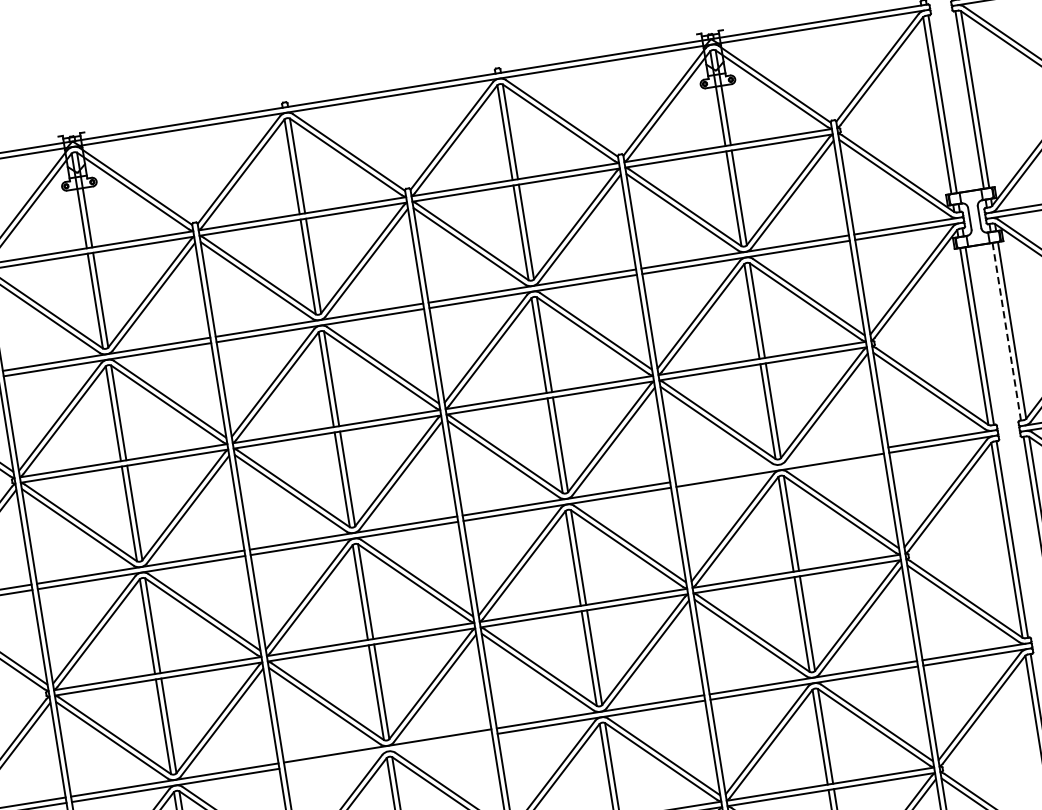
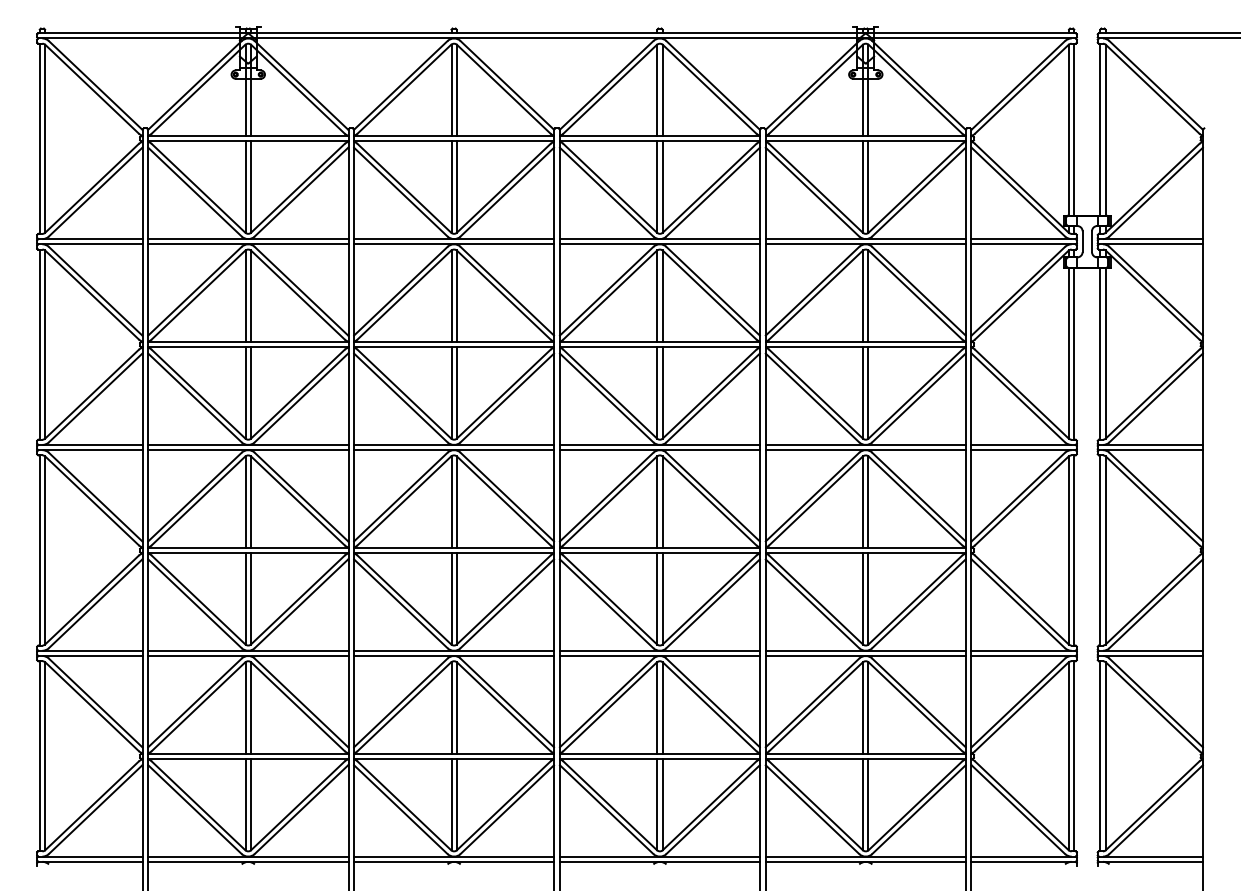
line: (1006, 331) -> (1100, 353), dashed -> solid
line: (778, 464) -> (865, 444), added
line: (387, 751) -> (453, 656), added

